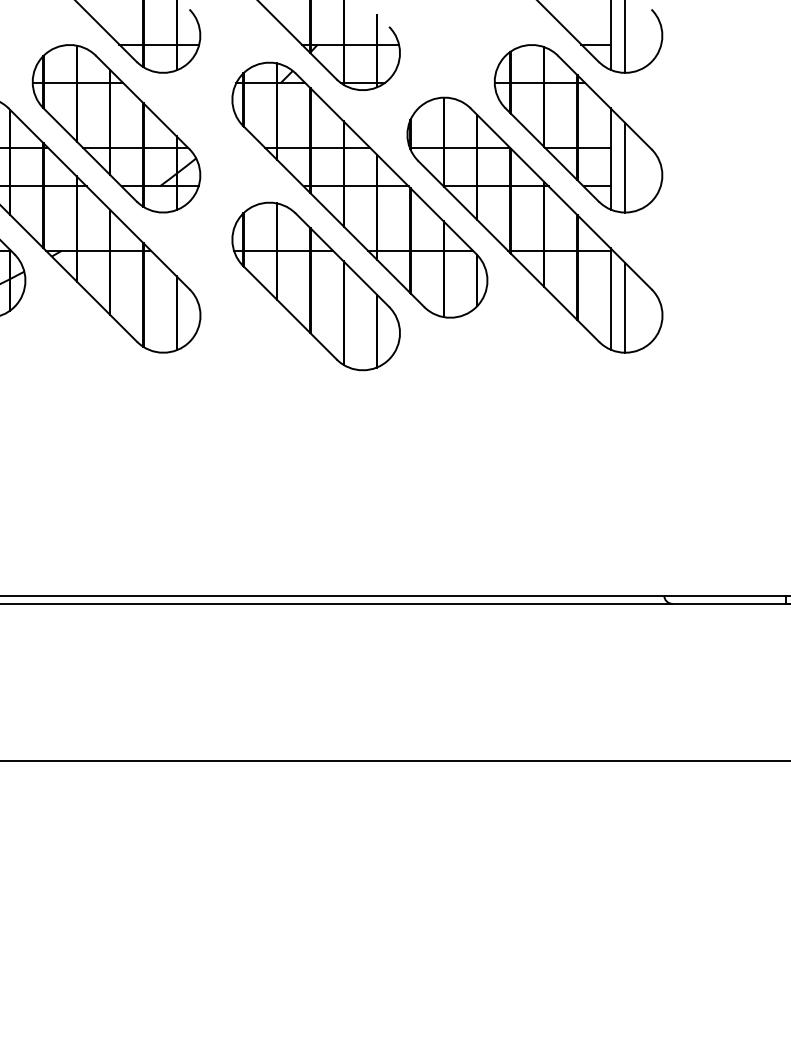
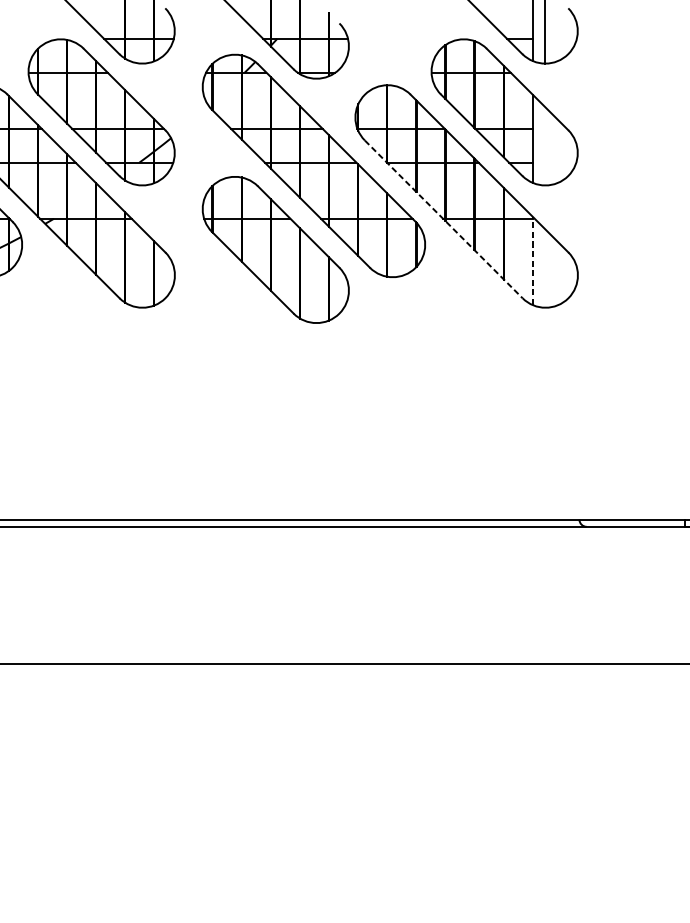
line: (624, 167) -> (544, 146), removed
line: (508, 251) -> (443, 219), solid -> dashed
line: (610, 299) -> (532, 261), solid -> dashed
line: (624, 307) -> (544, 268), removed

